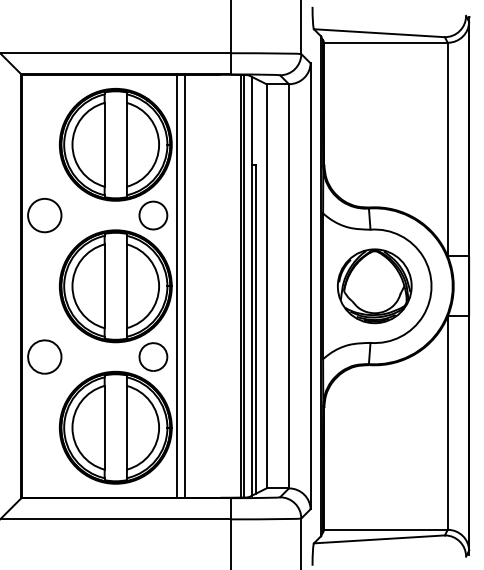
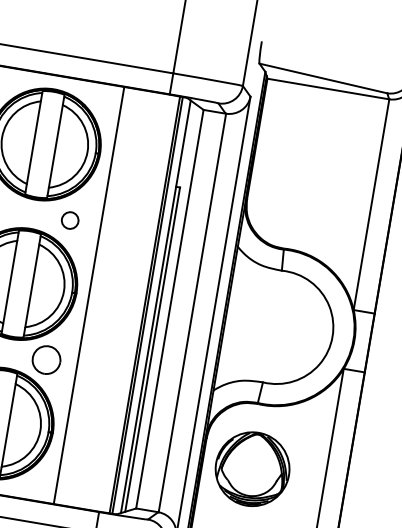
circle: (153, 215) -> (70, 220), size x0.6
line: (176, 285) -> (81, 293), removed
part: (374, 286) -> (252, 469), moved

